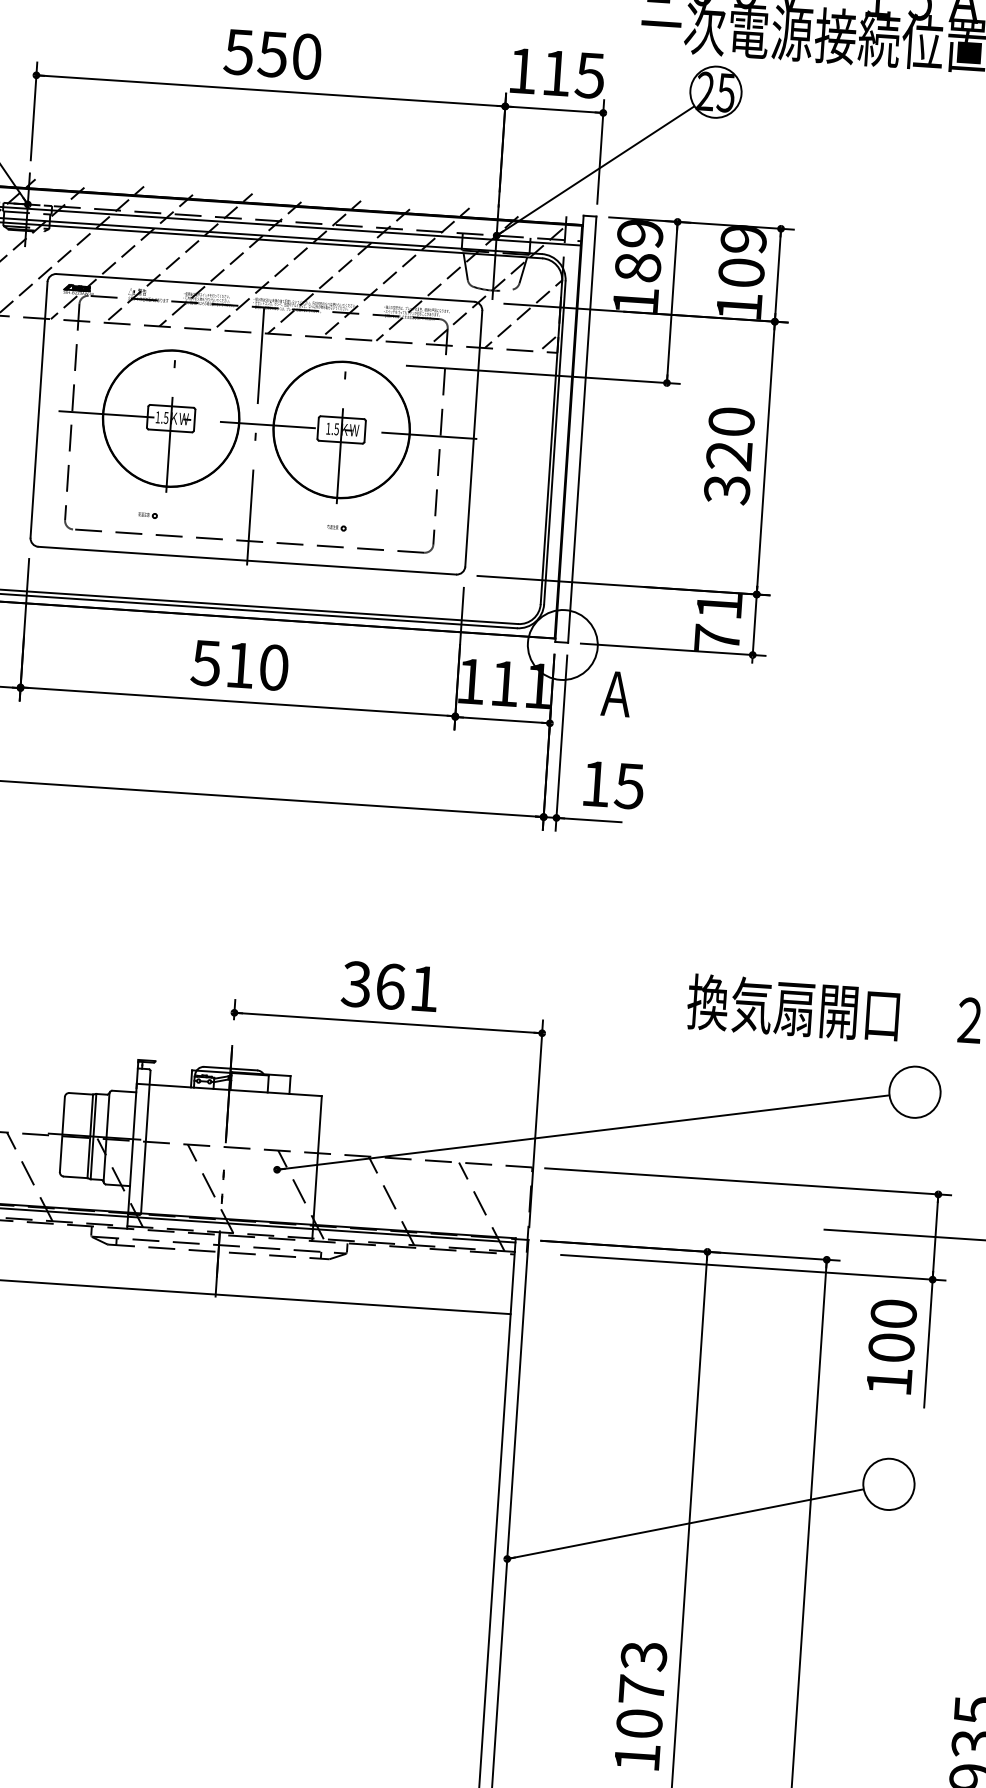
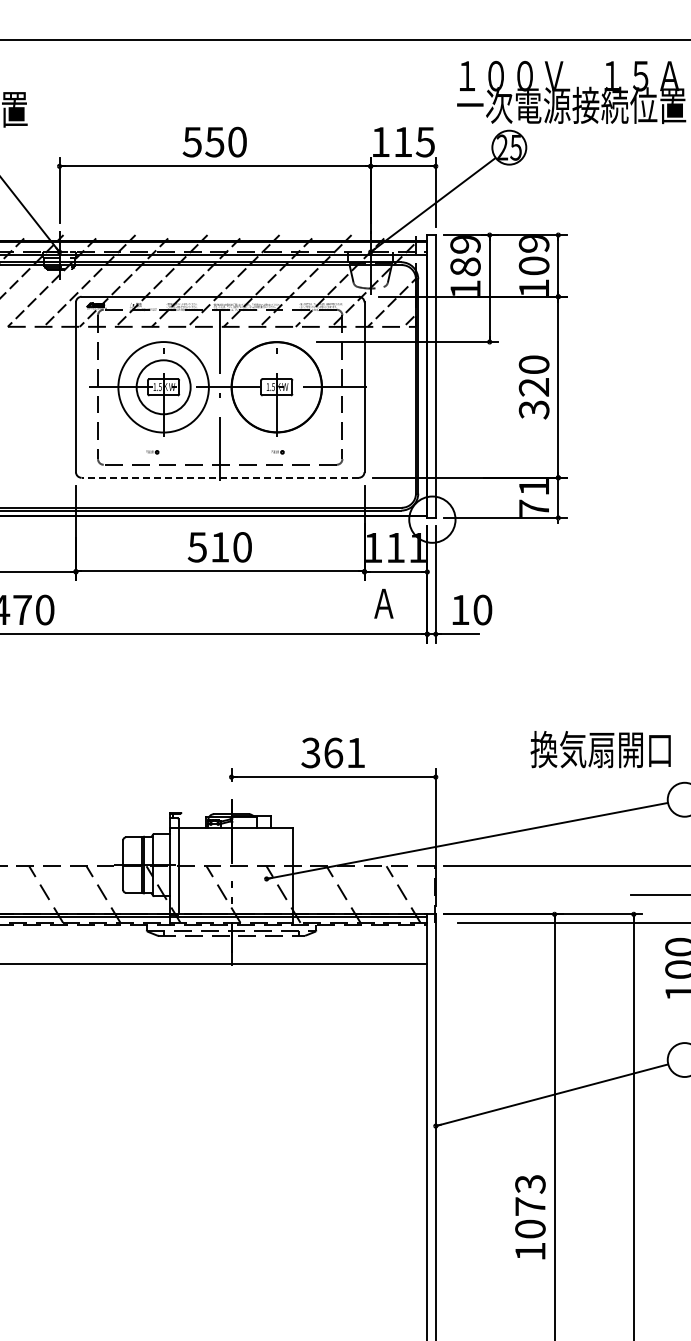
circle: (170, 418) -> (163, 387), size x0.6
line: (247, 560) -> (220, 477), solid -> dashed
text: (615, 693) -> (383, 603), moved
text: (629, 785) -> (482, 609), 15 -> 10

